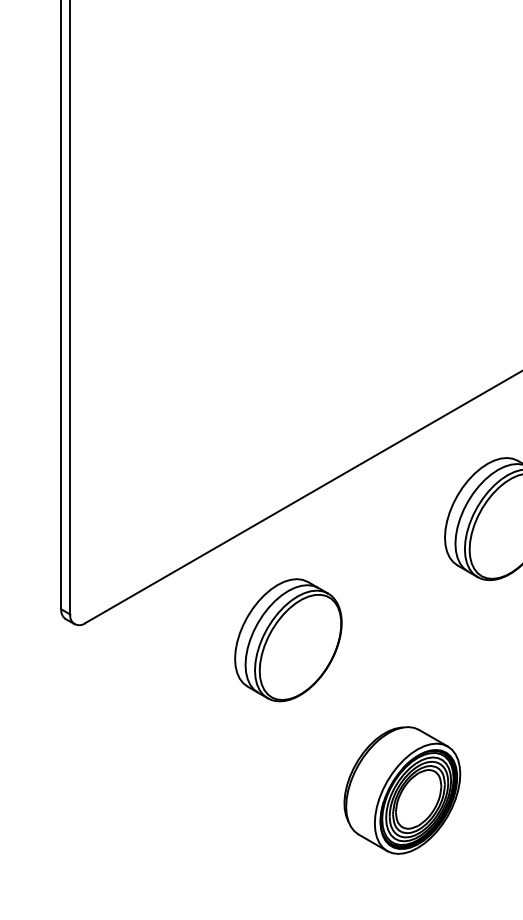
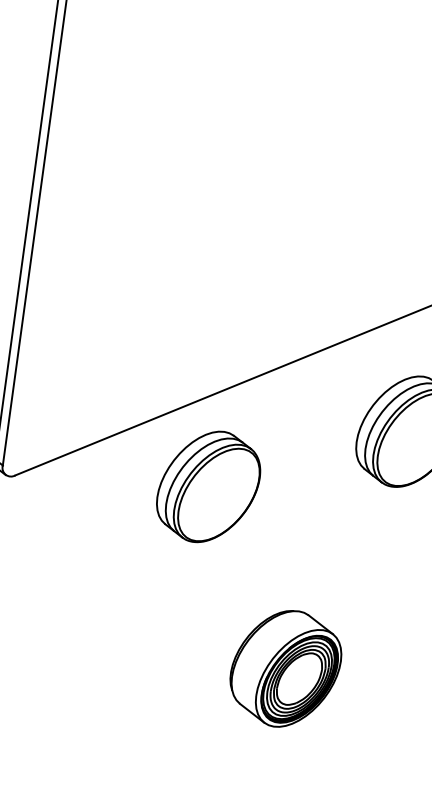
part: (288, 640) -> (208, 487), moved

